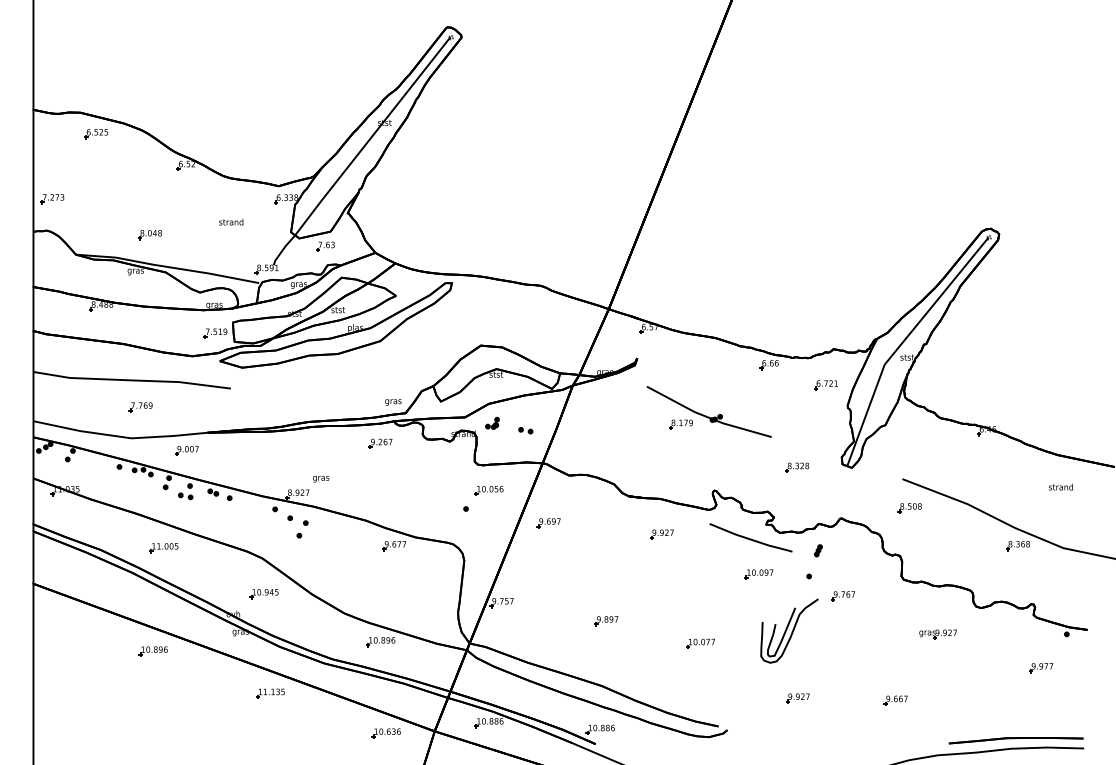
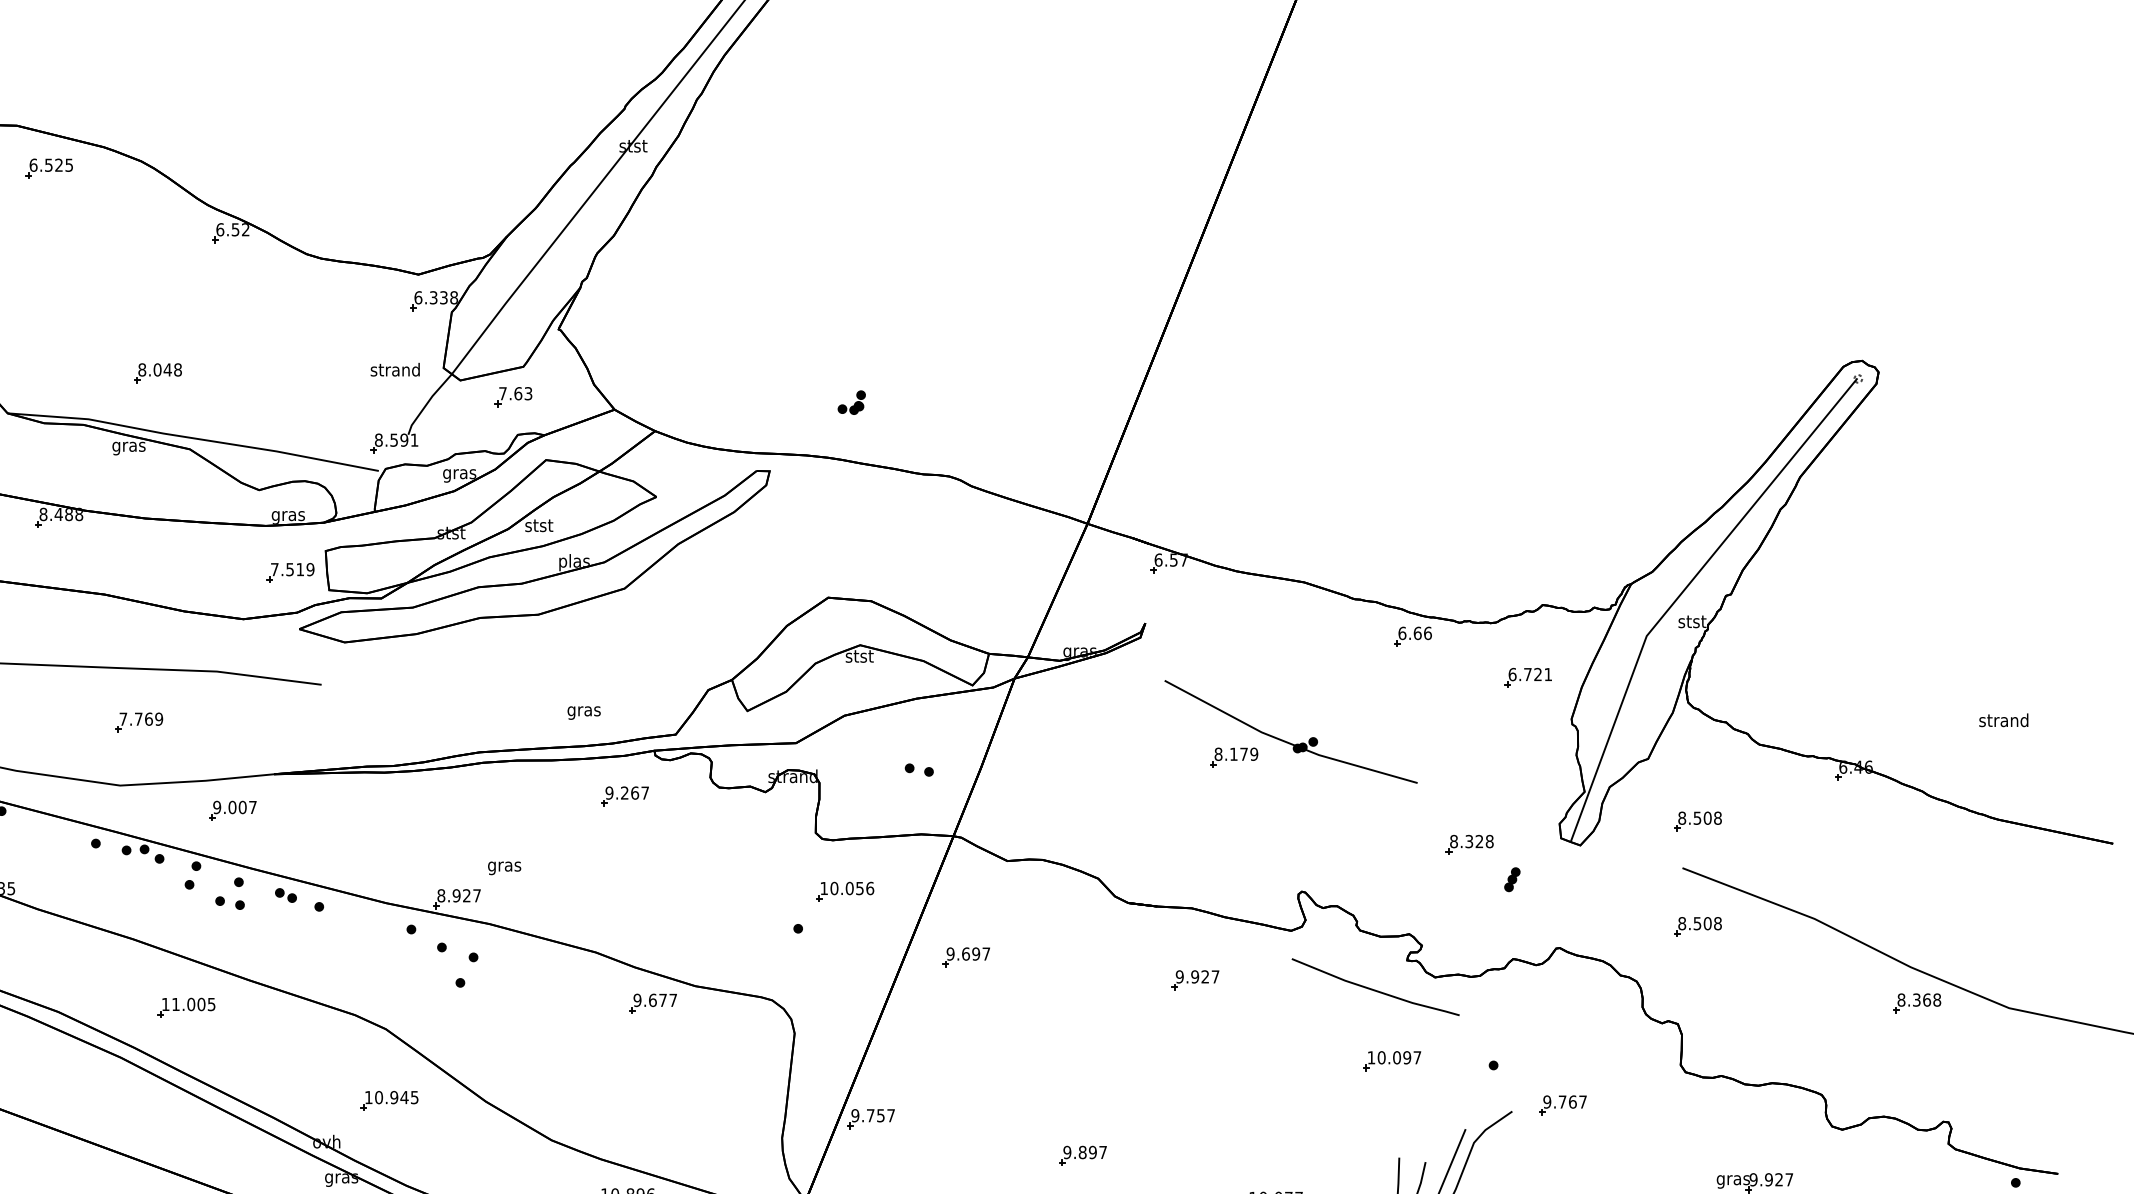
text: (231, 222) -> (395, 370), moved
text: (393, 402) -> (584, 712), moved
part: (492, 422) -> (851, 400), moved
part: (909, 456) -> (1696, 822), added
text: (1060, 486) -> (2002, 719), moved
part: (818, 550) -> (1512, 879), moved

